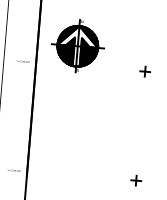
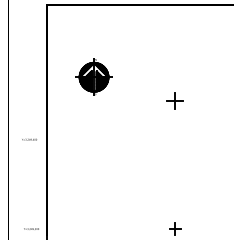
part: (77, 45) -> (93, 76), size x0.6
text: (23, 61) -> (29, 139), moved
part: (145, 71) -> (175, 100), size x1.4

